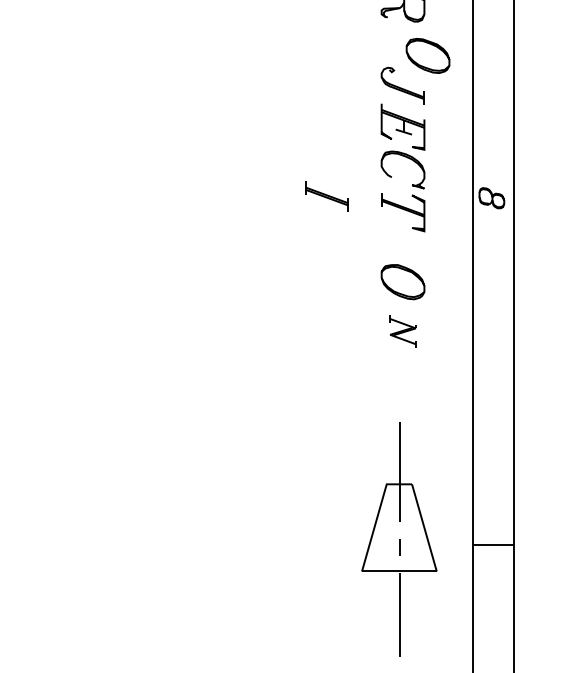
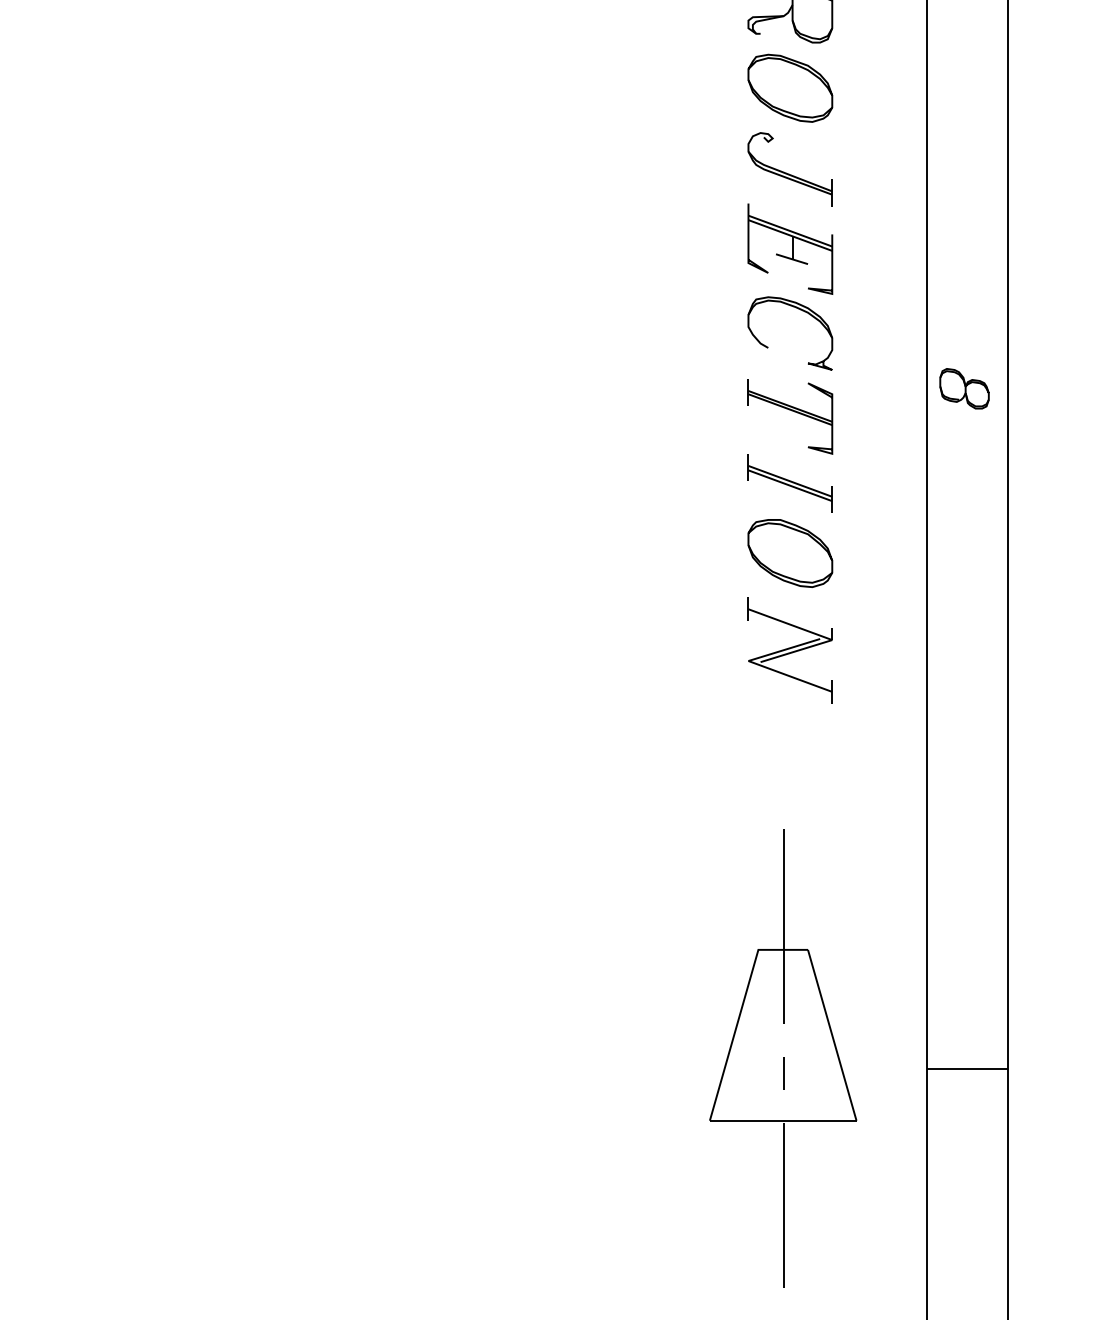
part: (427, 55) -> (789, 87), moved
part: (326, 196) -> (789, 483), moved
part: (402, 331) -> (789, 650), size x1.67

